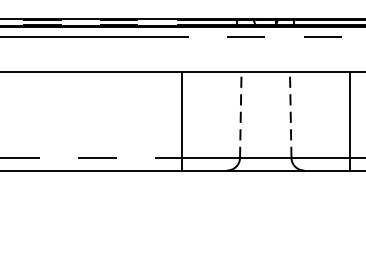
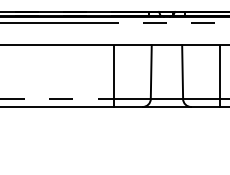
line: (241, 115) -> (151, 72), dashed -> solid
line: (290, 115) -> (182, 72), dashed -> solid

